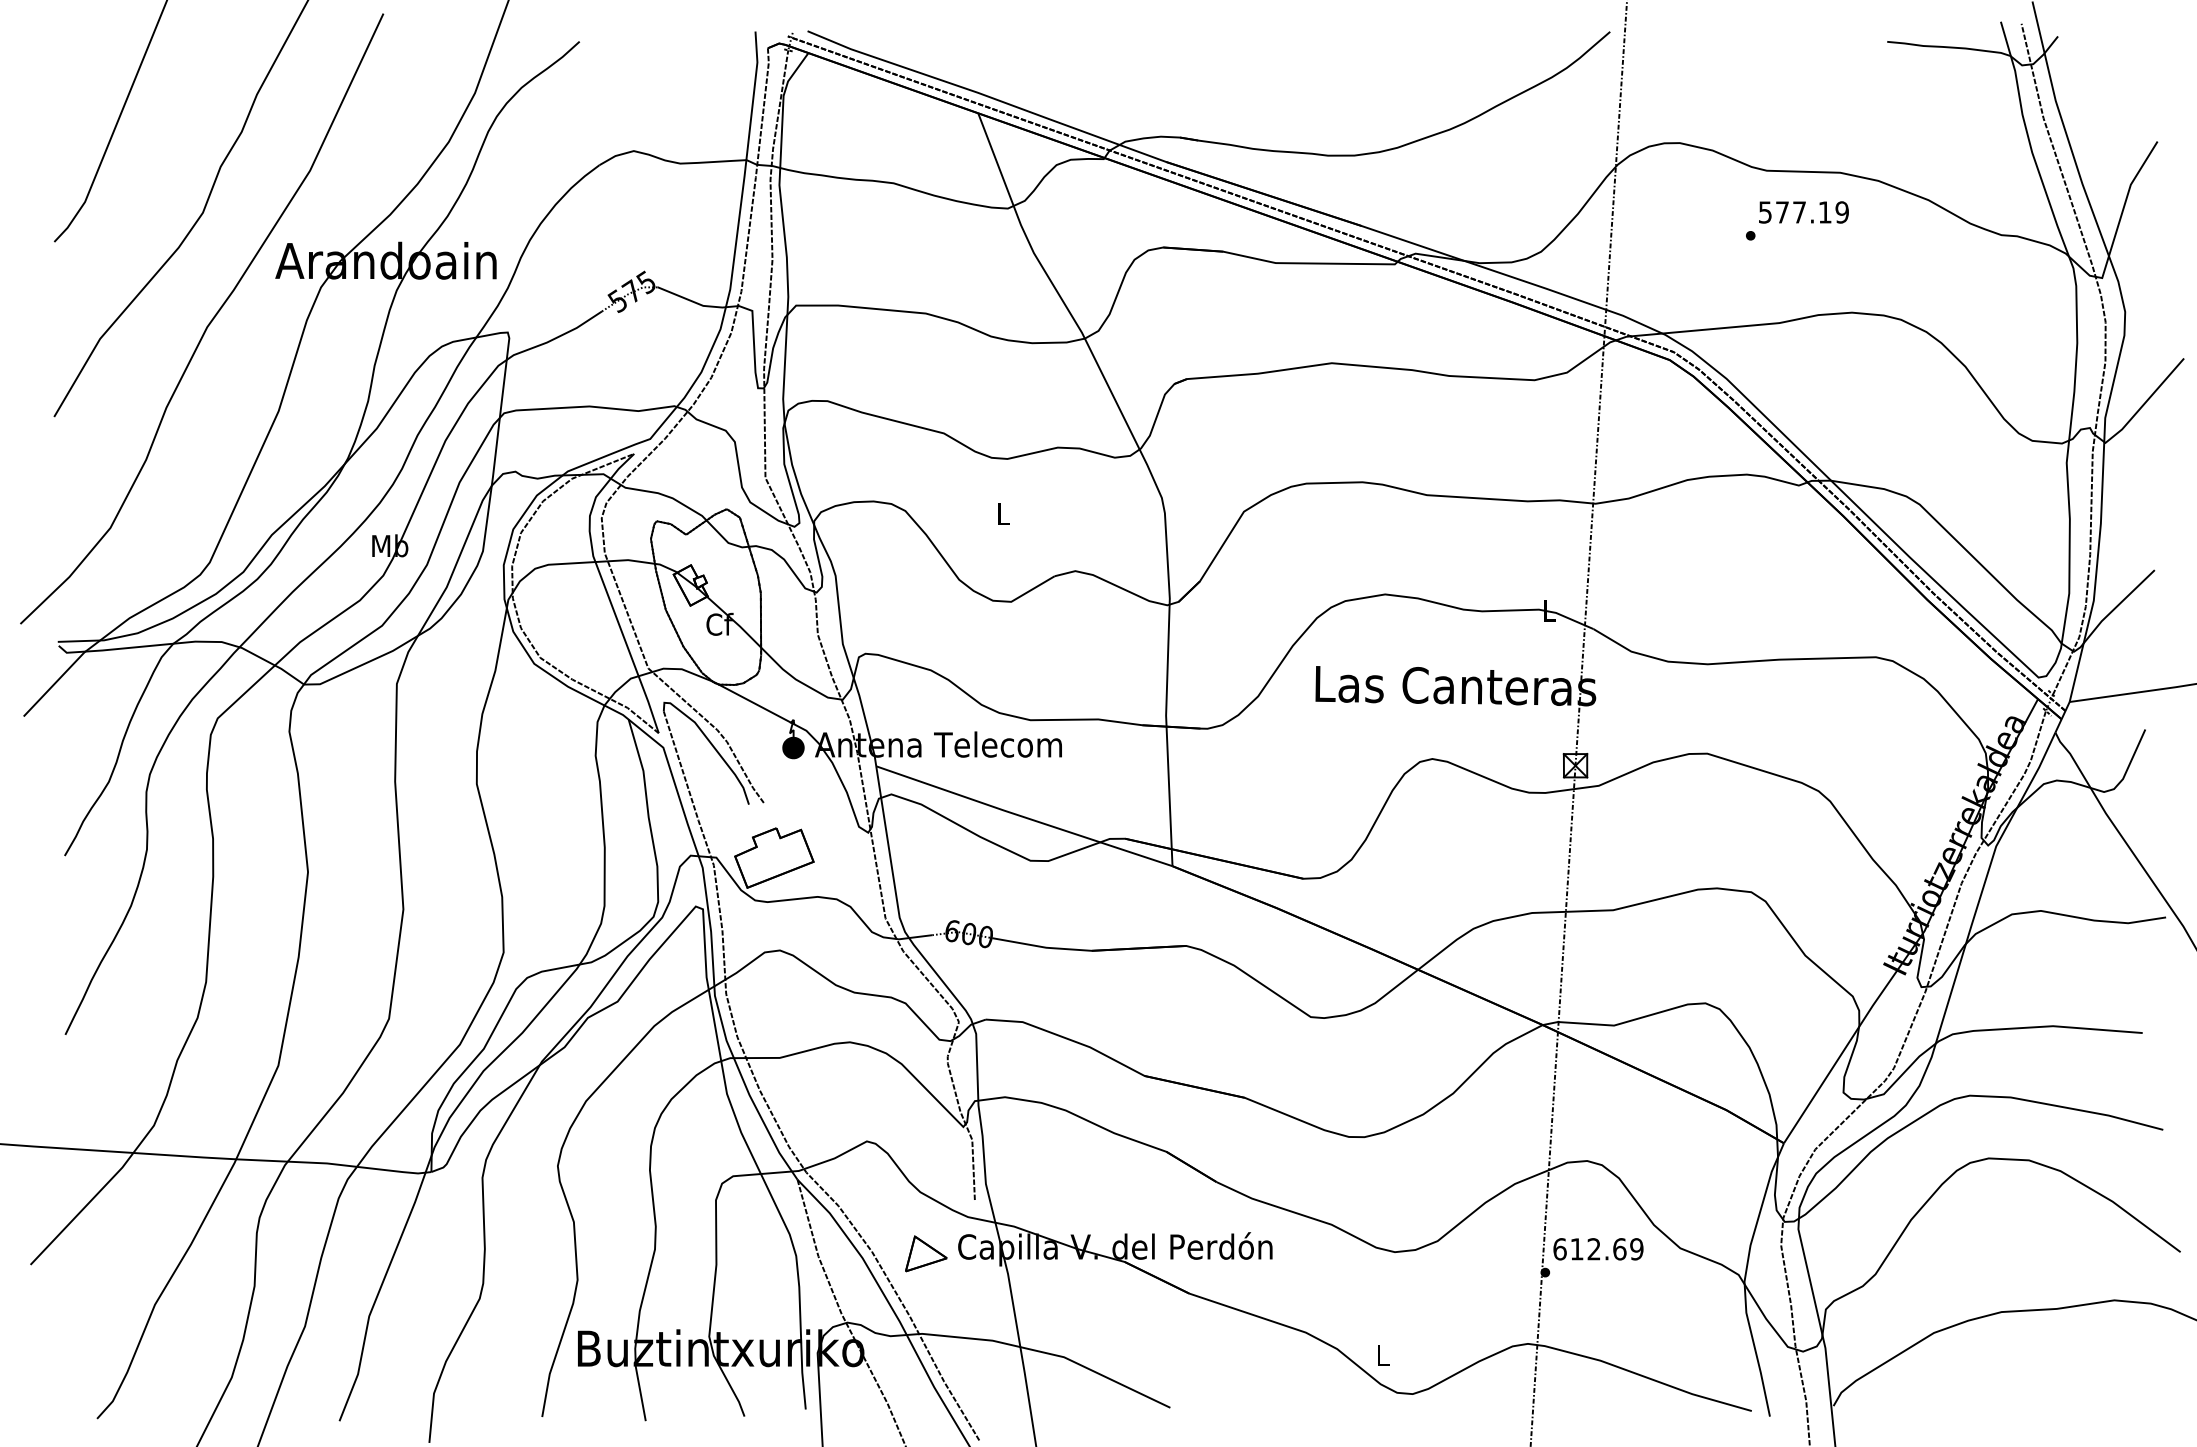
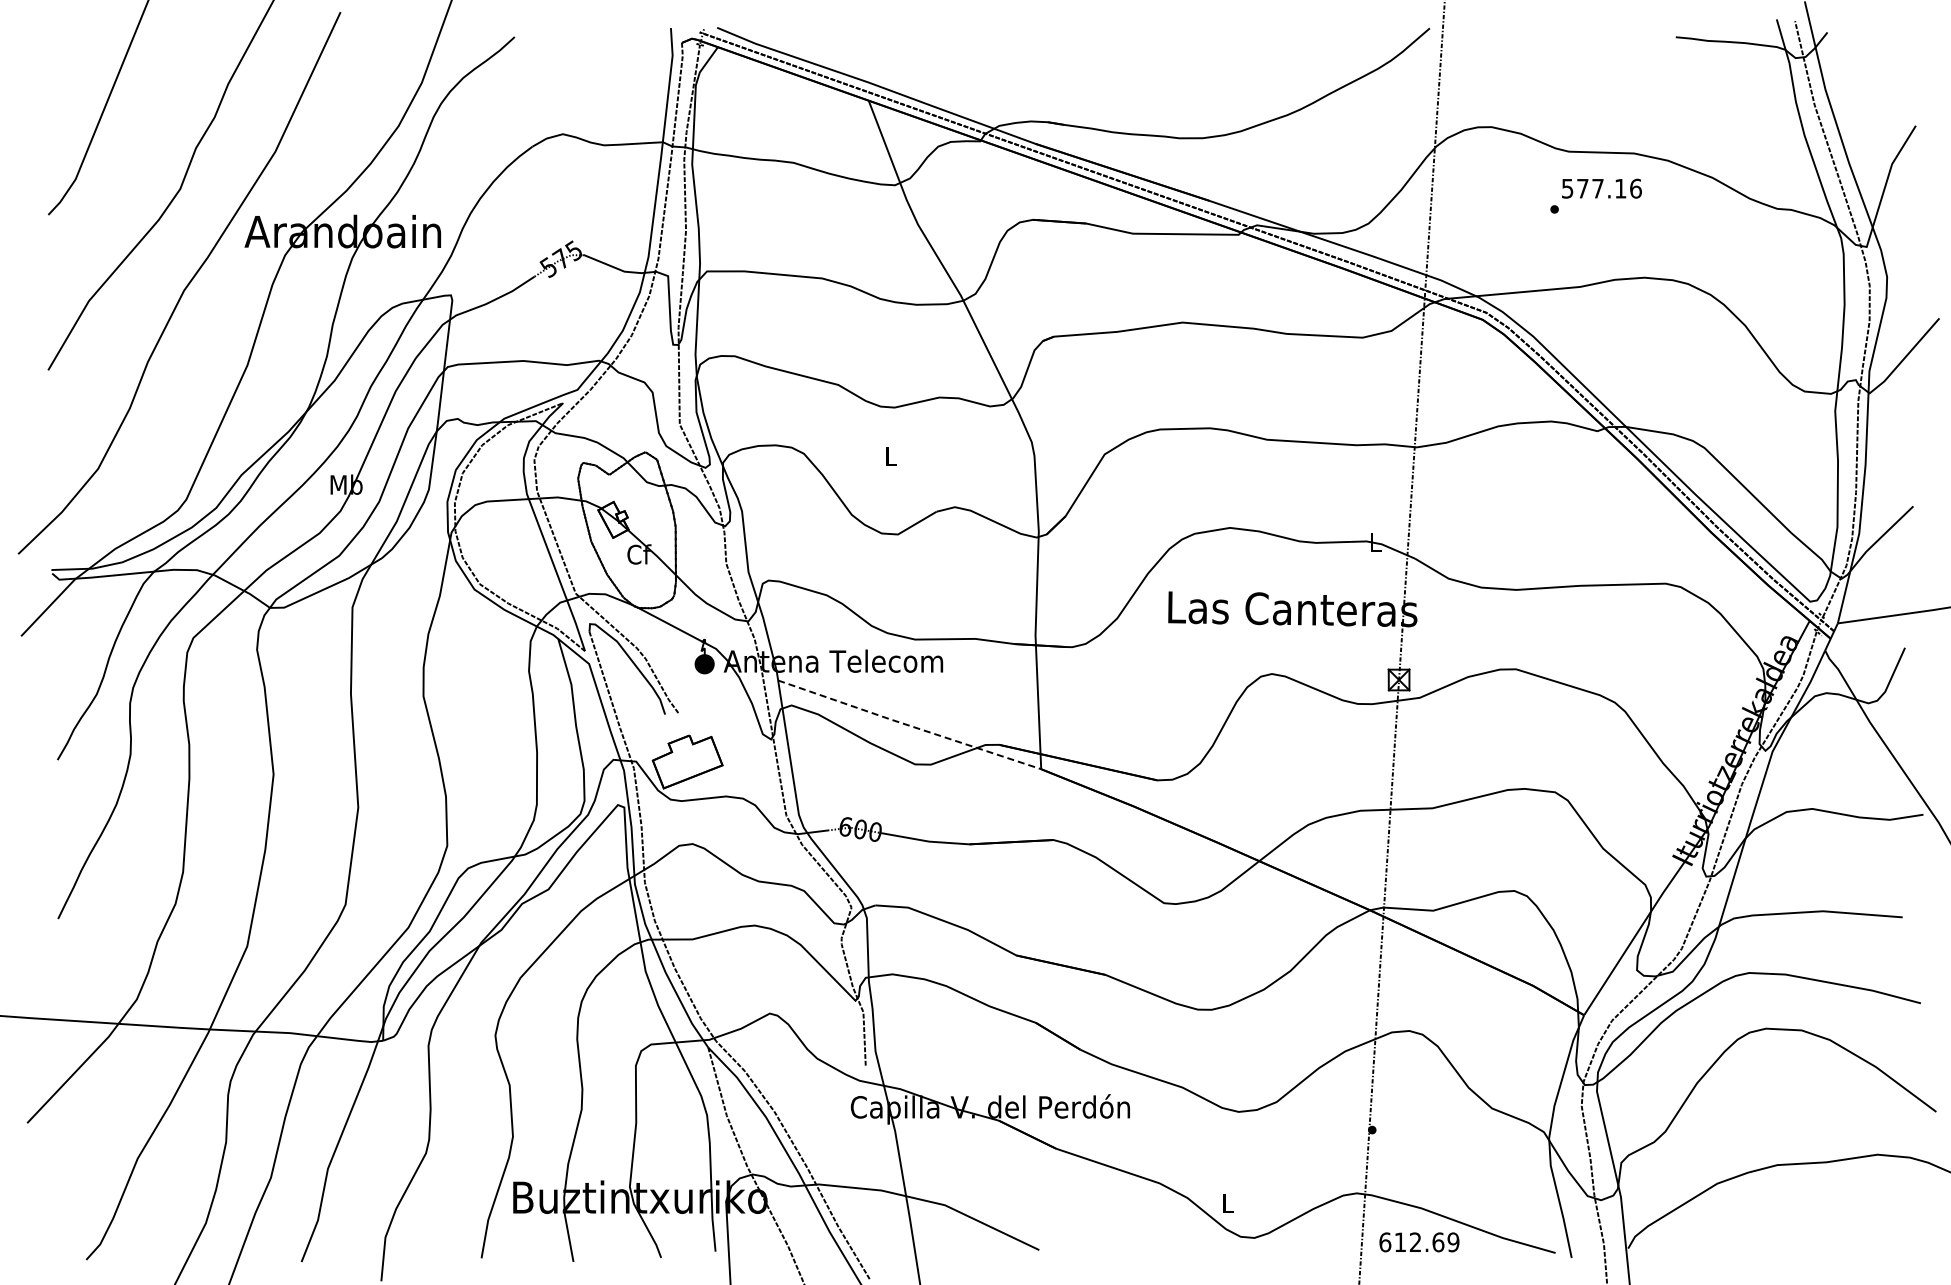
text: (1841, 212) -> (1635, 188), 577.19 -> 577.16
line: (1024, 816) -> (909, 725), solid -> dashed
text: (1598, 1249) -> (1419, 1242), moved
part: (926, 1252) -> (822, 1112), removed

